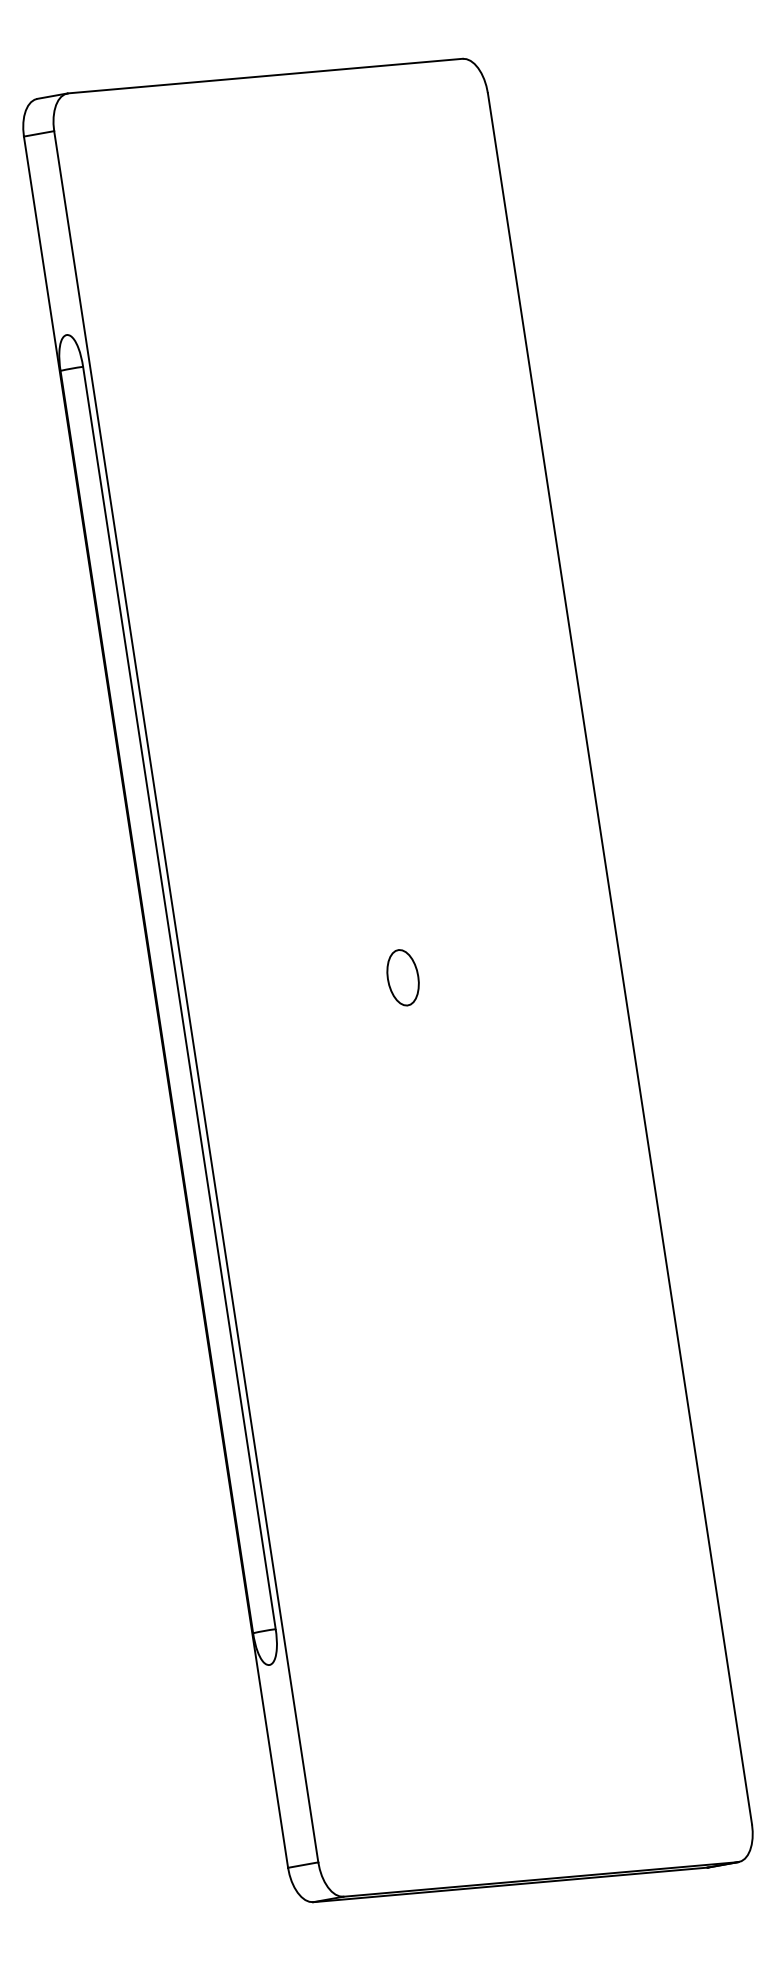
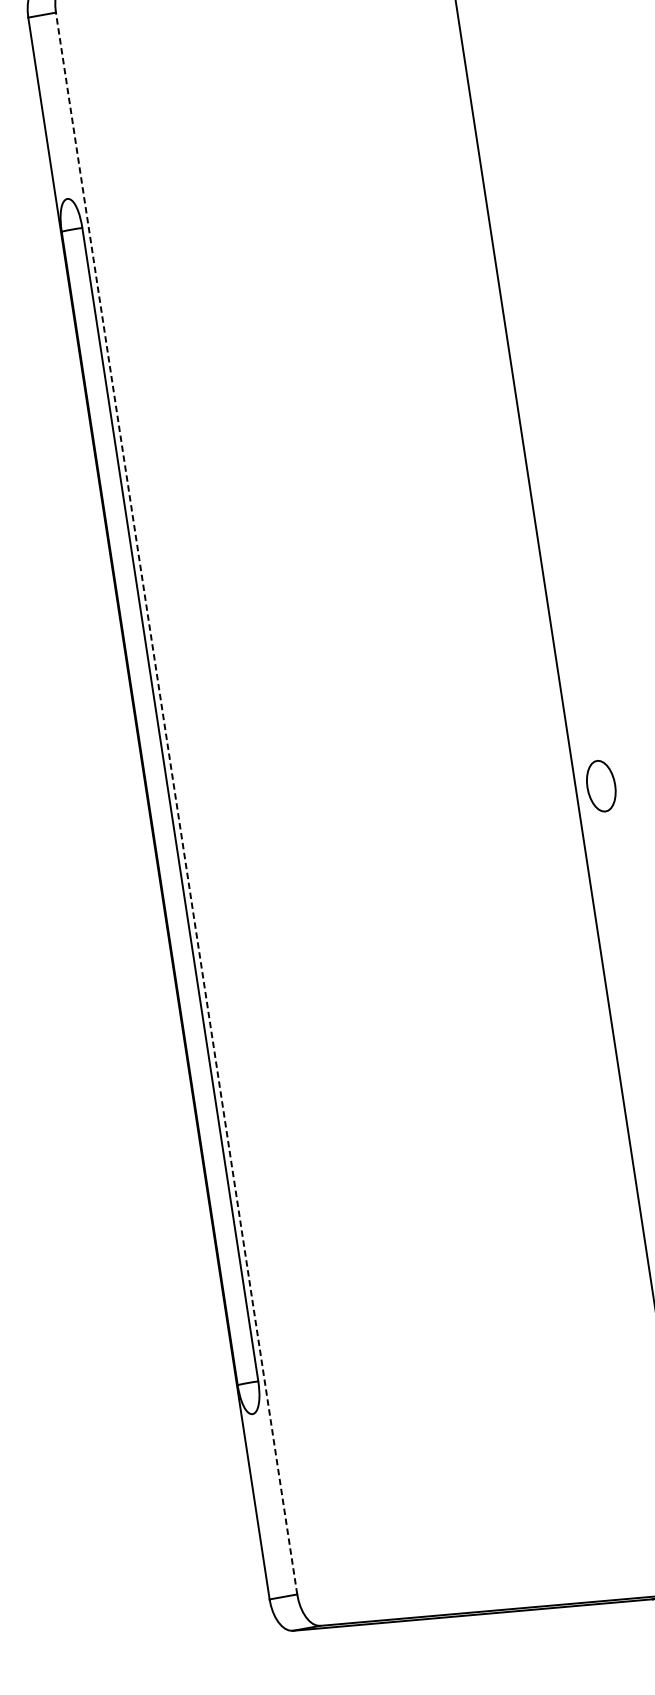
part: (402, 977) -> (600, 785), moved
line: (186, 996) -> (176, 803), solid -> dashed

